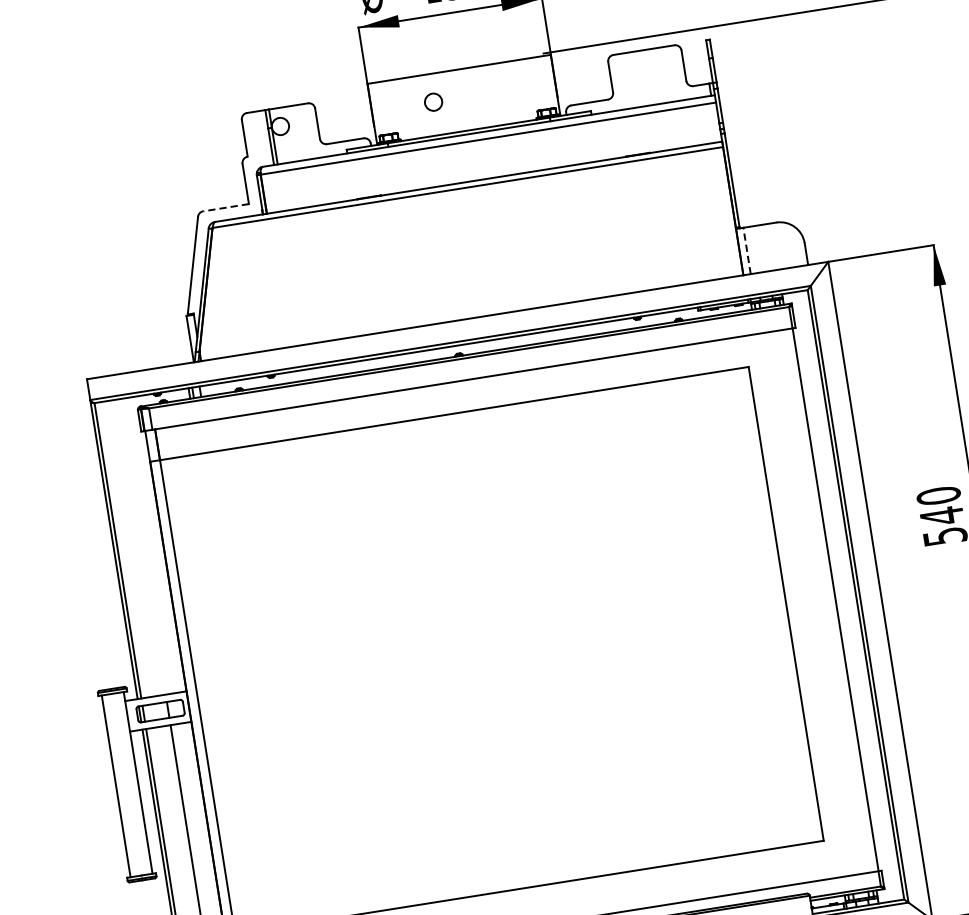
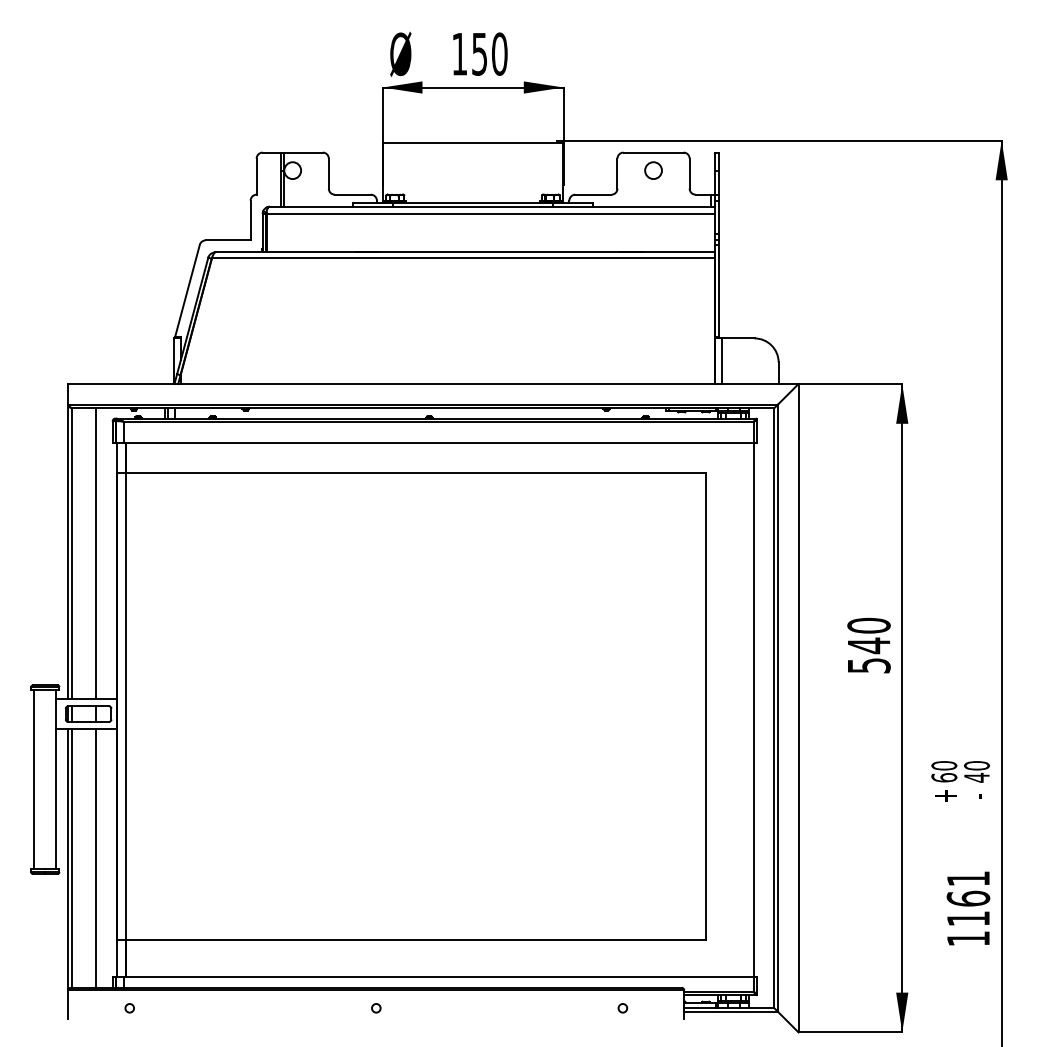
circle: (433, 102) -> (653, 170), moved
line: (225, 207) -> (227, 240), dashed -> solid
line: (747, 251) -> (722, 361), dashed -> solid
line: (142, 546) -> (96, 553), added

